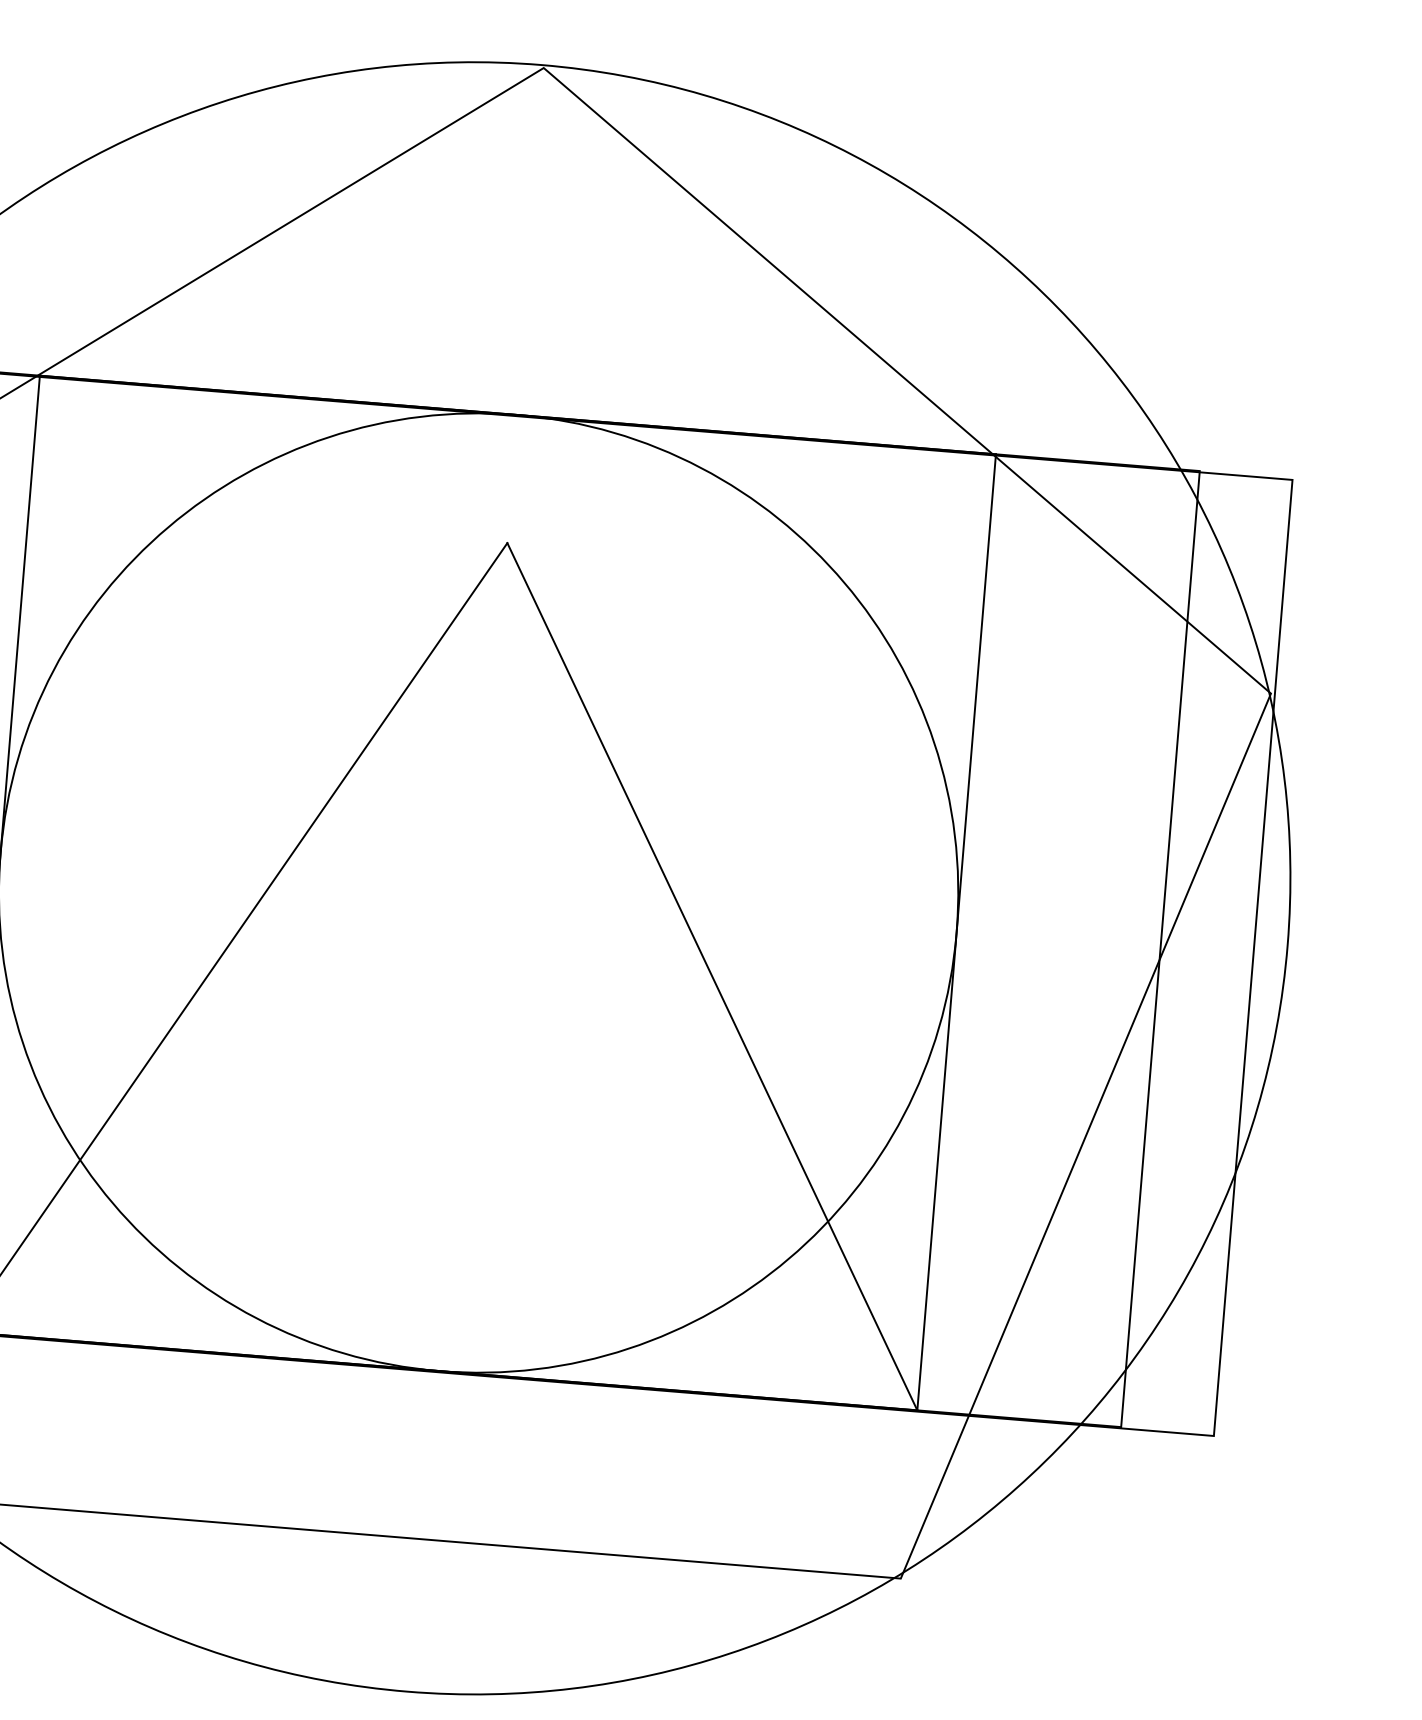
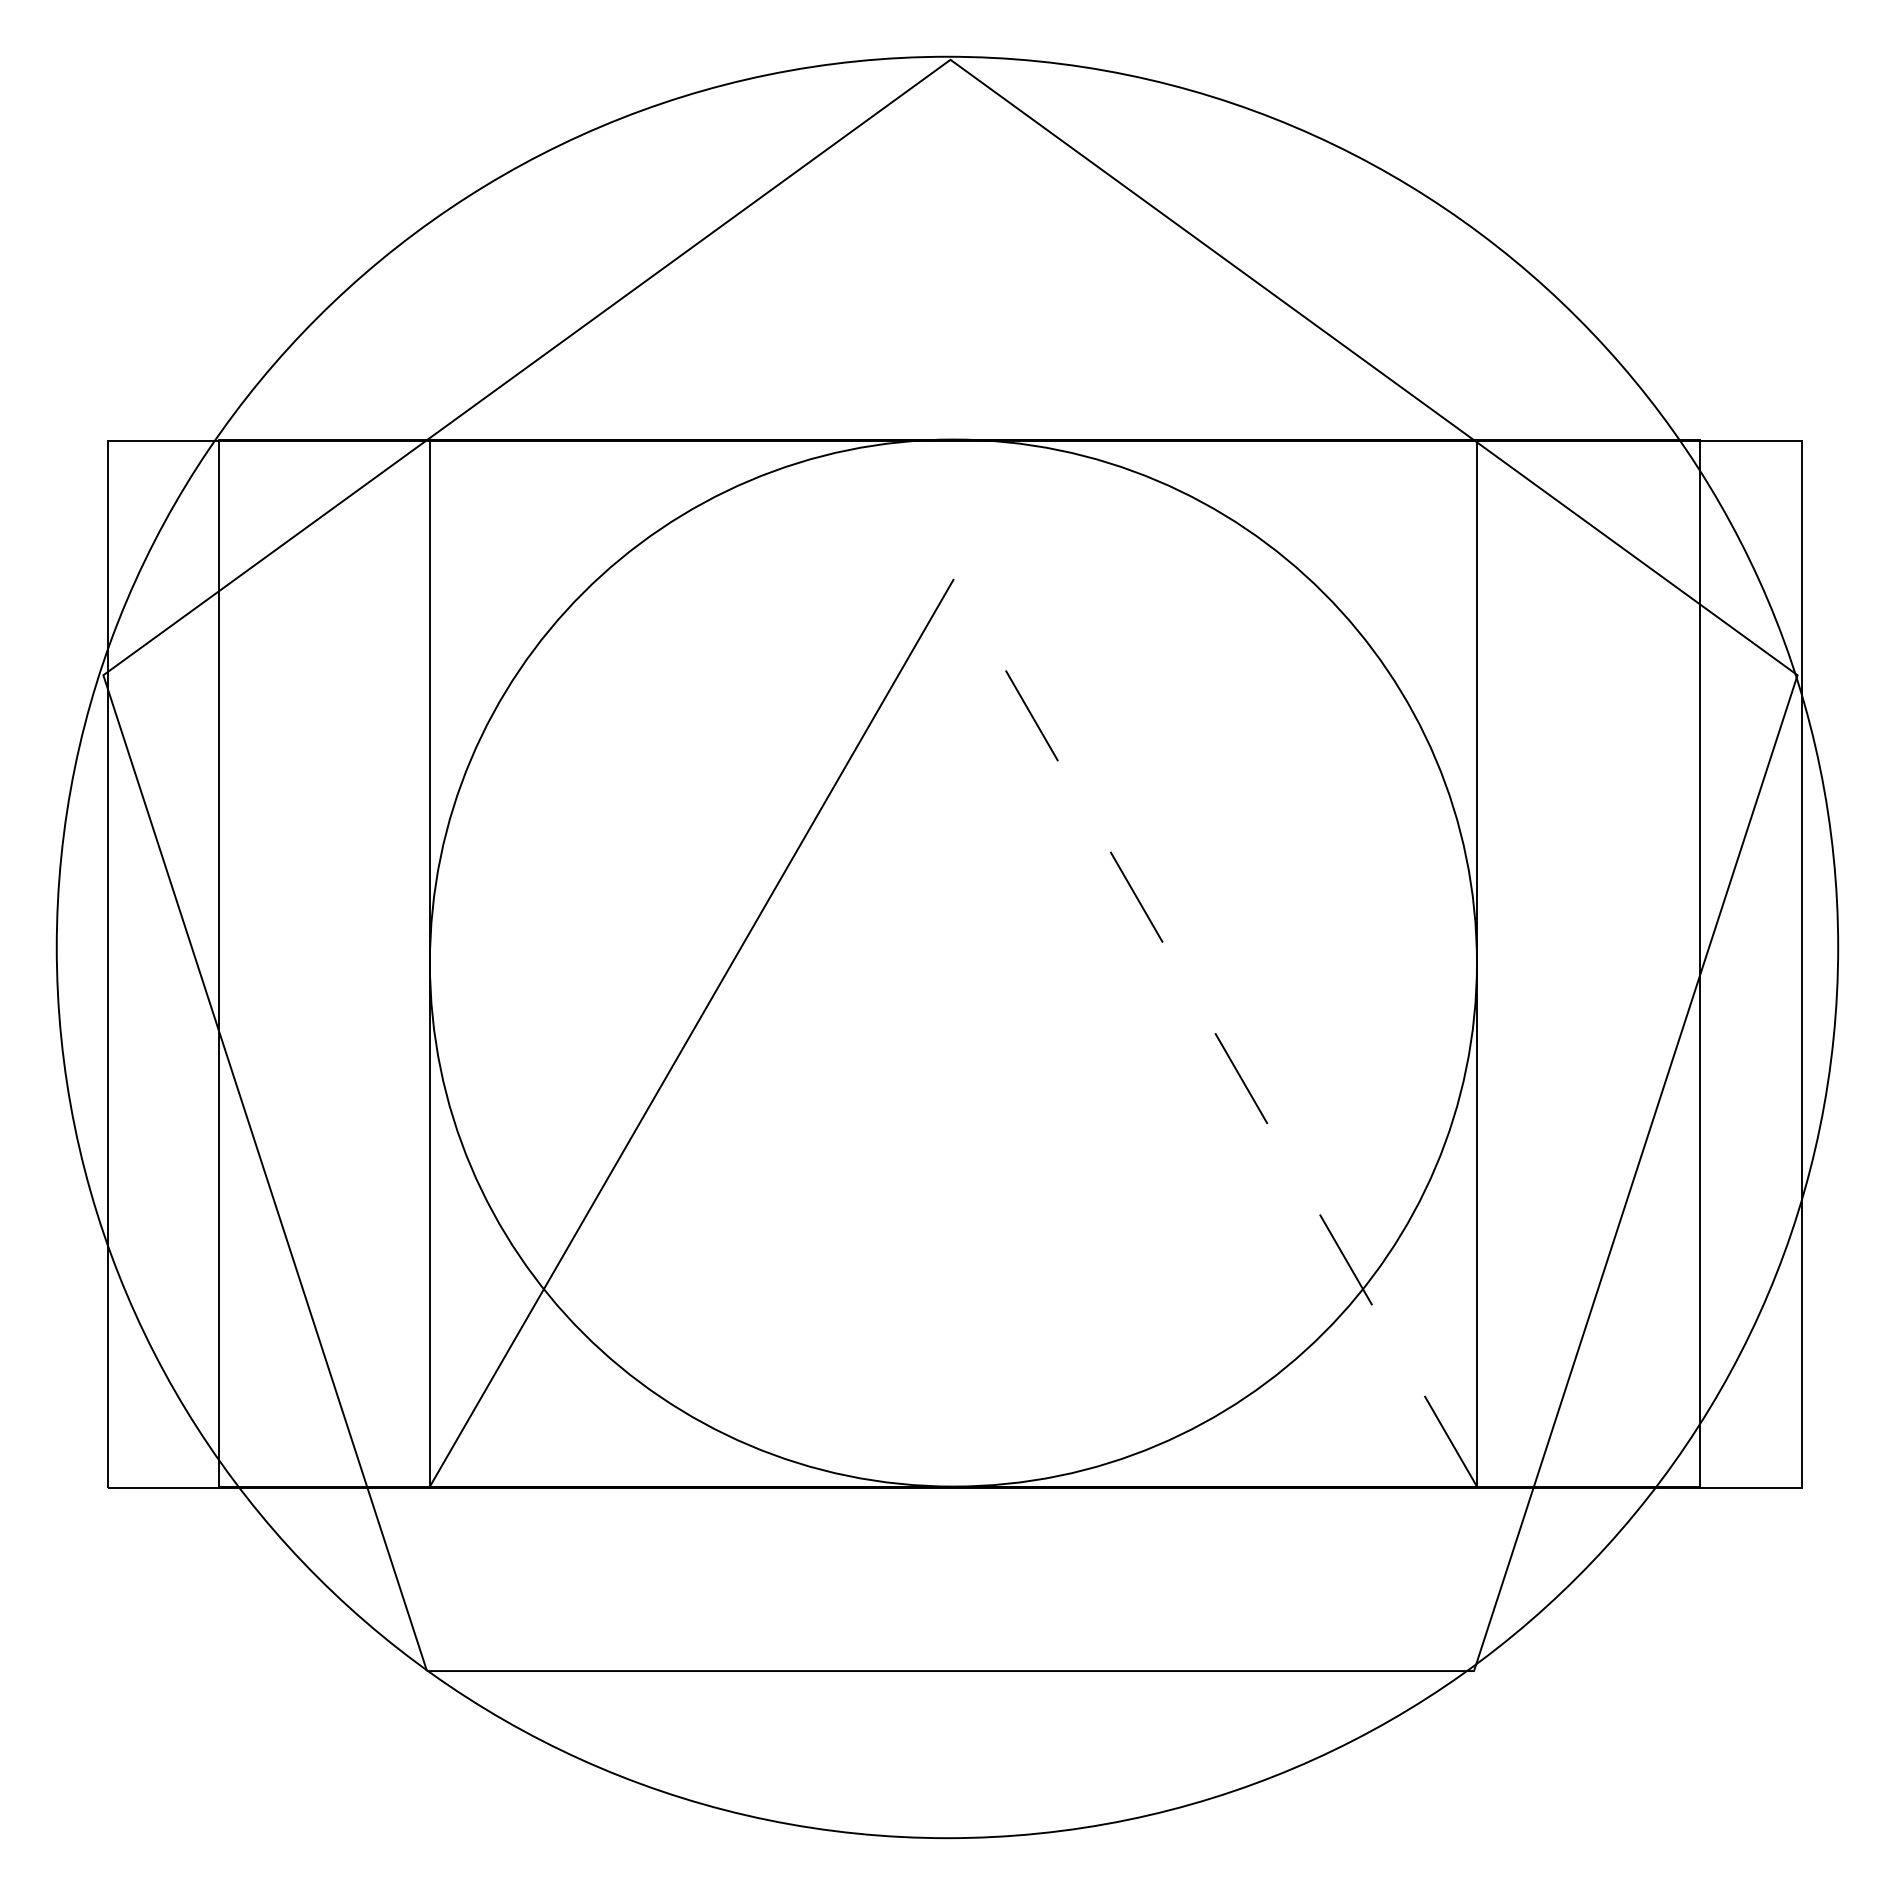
line: (711, 976) -> (1214, 1032), solid -> dashed

